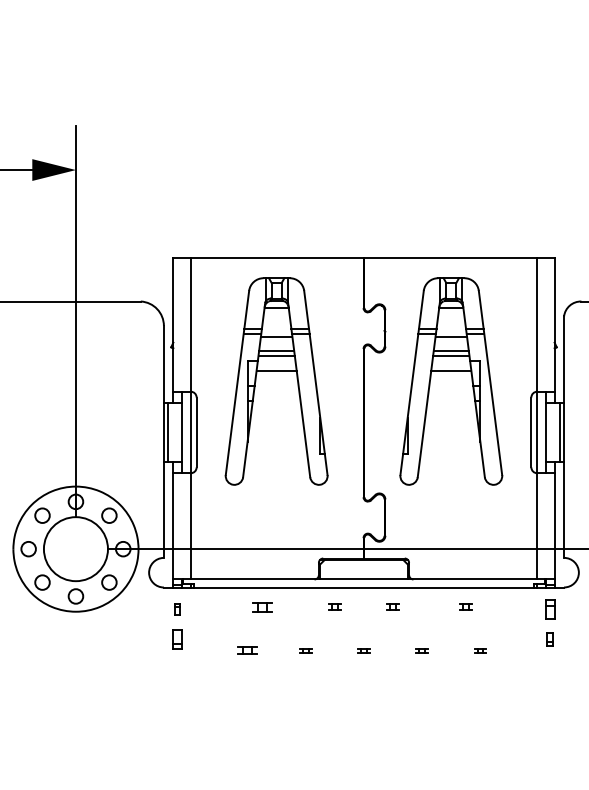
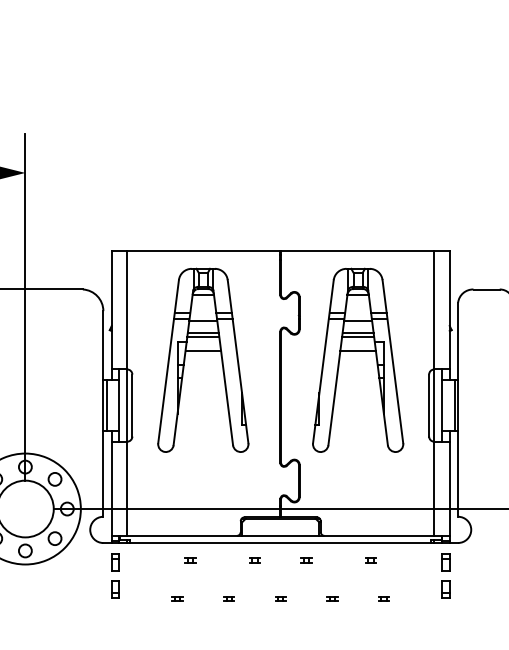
part: (261, 606) -> (189, 559), size x0.62
part: (177, 609) -> (115, 562), size x1.67
part: (550, 639) -> (446, 589), size x1.43
part: (247, 650) -> (177, 598), size x0.62

